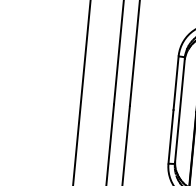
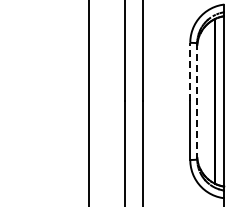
line: (176, 82) -> (190, 71), solid -> dashed
line: (180, 110) -> (197, 101), solid -> dashed

